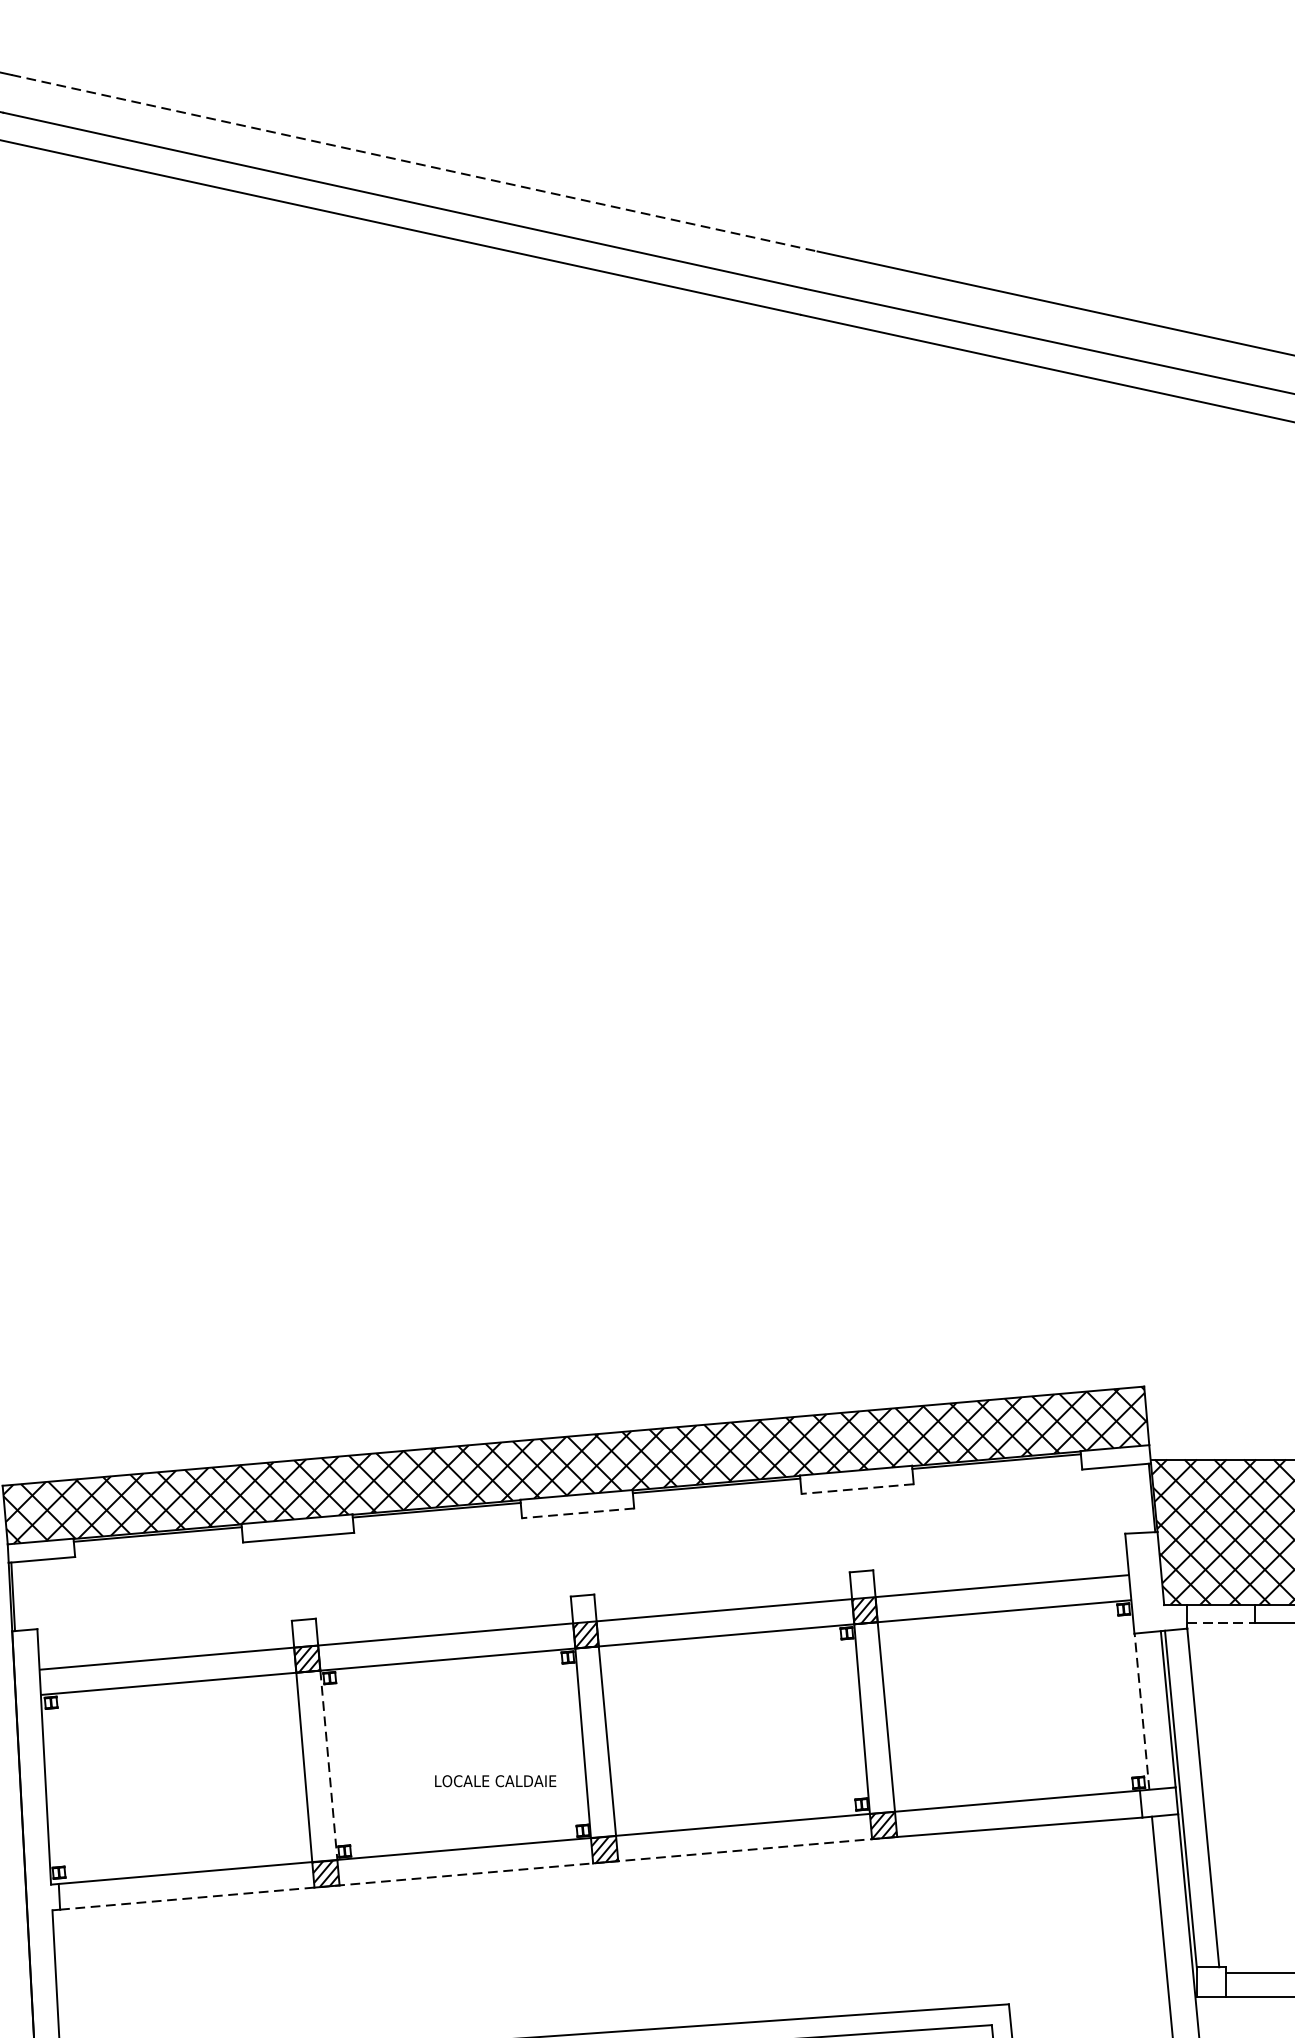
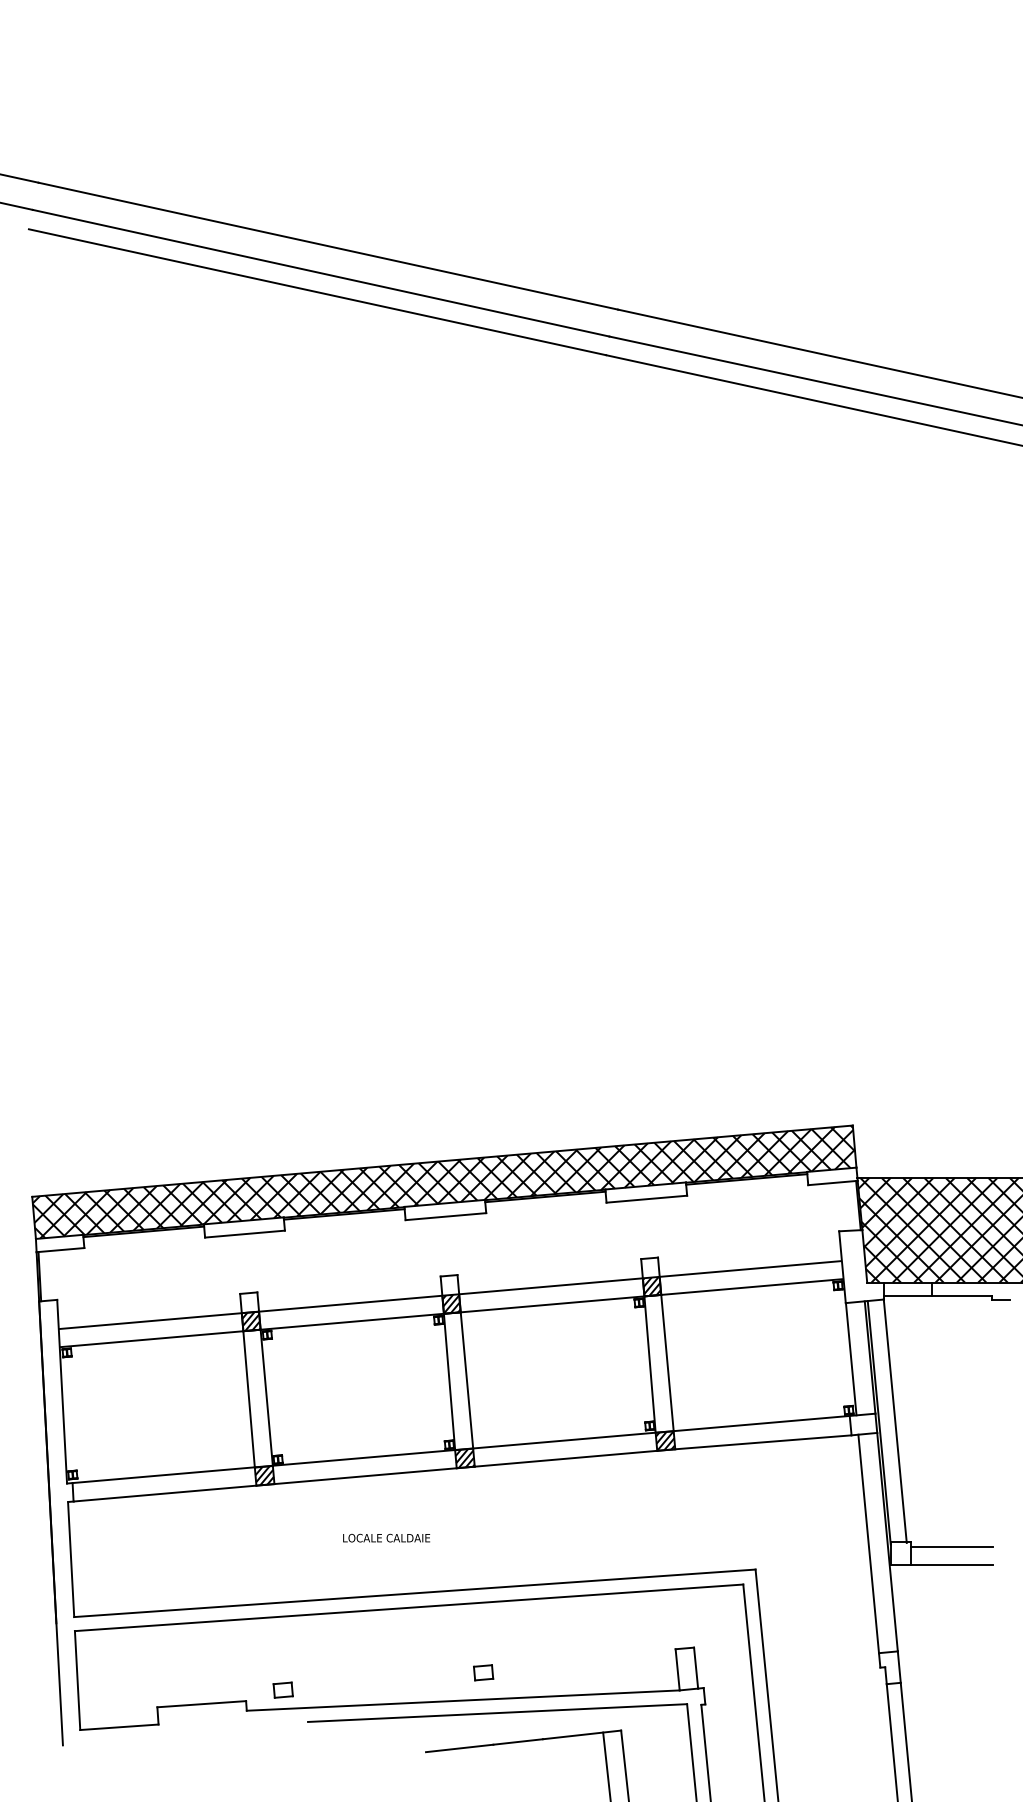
line: (414, 163) -> (328, 246), dashed -> solid
line: (857, 1489) -> (646, 1199), dashed -> solid
line: (577, 1513) -> (445, 1216), dashed -> solid
line: (1221, 1623) -> (908, 1295), dashed -> solid
line: (1142, 1710) -> (851, 1358), dashed -> solid
line: (328, 1766) -> (266, 1398), dashed -> solid
text: (495, 1780) -> (386, 1537), moved
line: (478, 1873) -> (374, 1475), dashed -> solid

